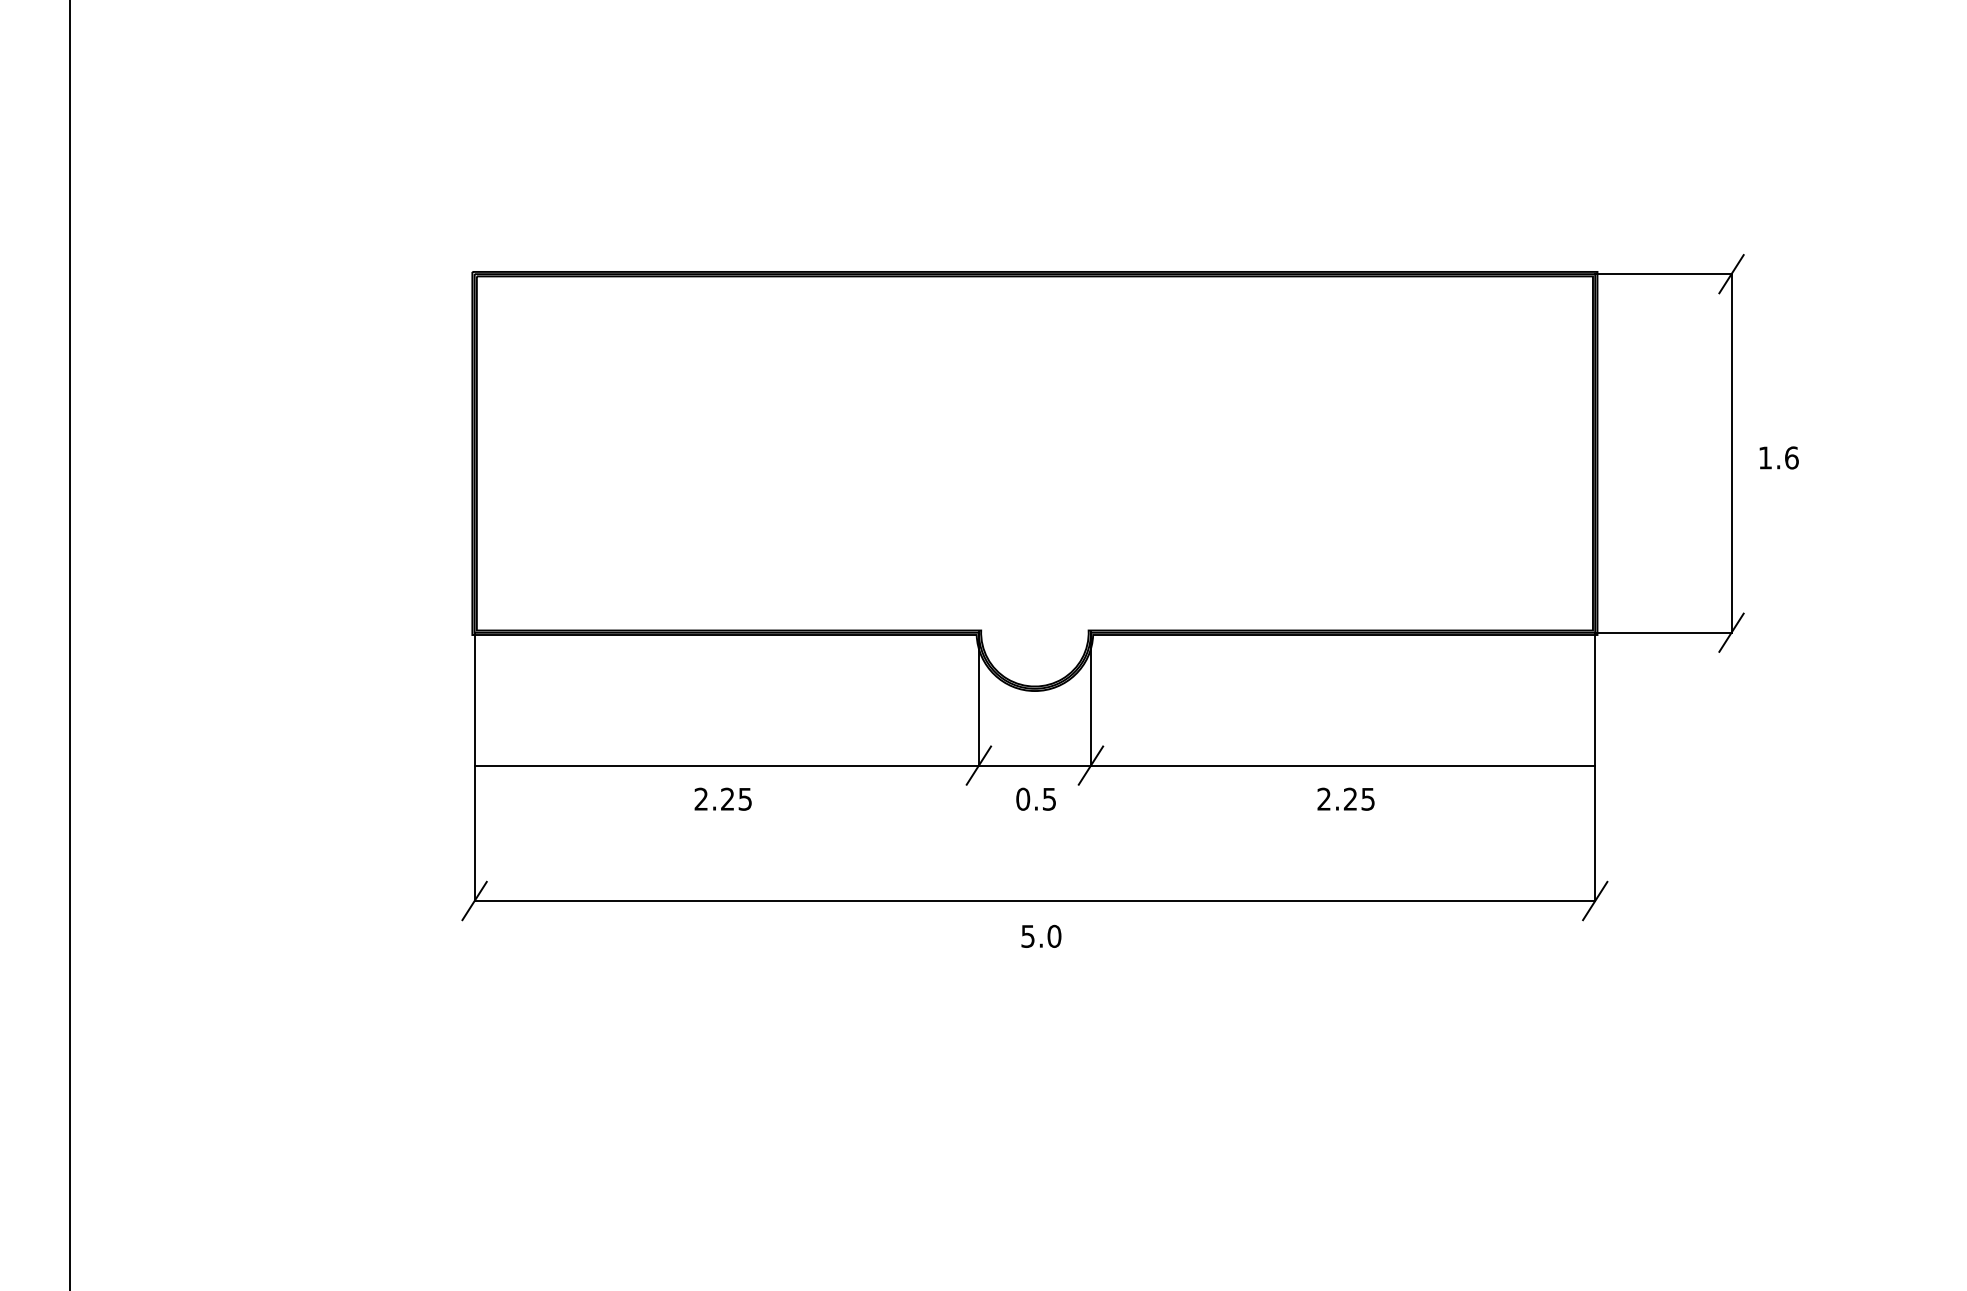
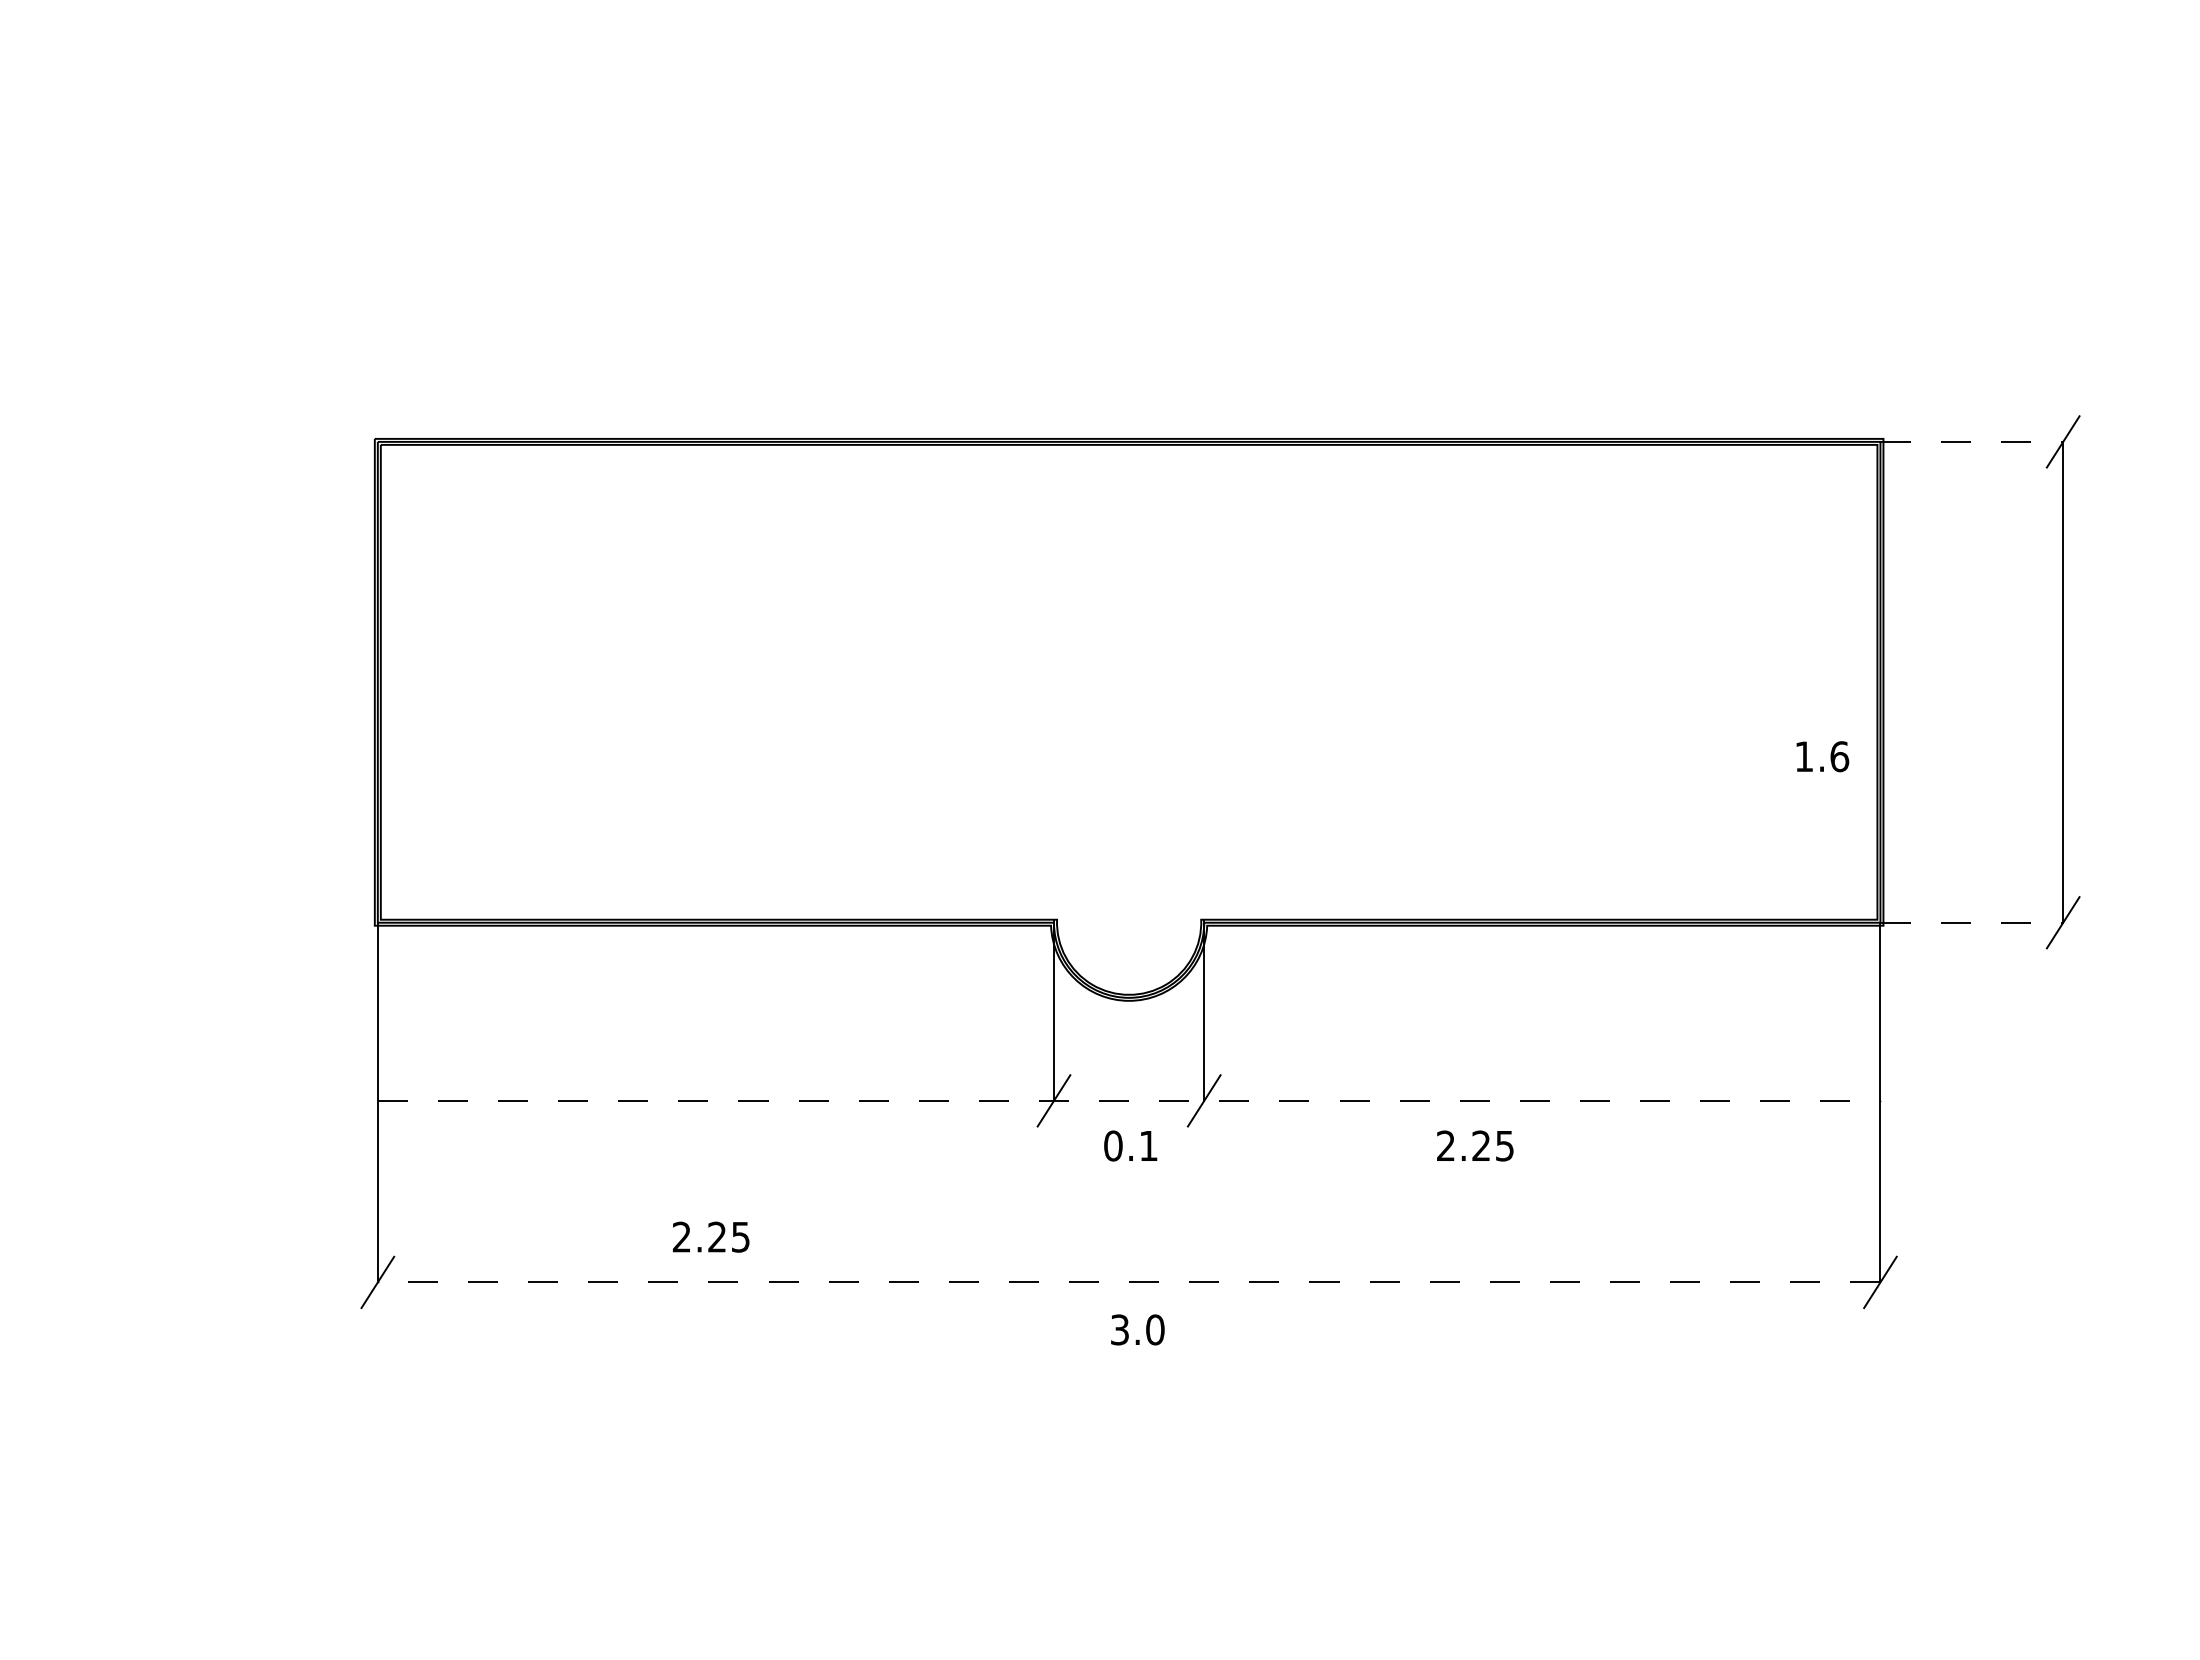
line: (1663, 274) -> (1972, 442), solid -> dashed
text: (1778, 457) -> (1821, 756), moved
line: (1663, 632) -> (1972, 922), solid -> dashed
line: (1035, 765) -> (1129, 1100), solid -> dashed
text: (722, 798) -> (710, 1236), moved
text: (1345, 798) -> (1474, 1144), moved
text: (1049, 799) -> (1148, 1146), 0.5 -> 0.1
line: (1034, 901) -> (1128, 1283), solid -> dashed
text: (1028, 935) -> (1120, 1328), 5.0 -> 3.0

